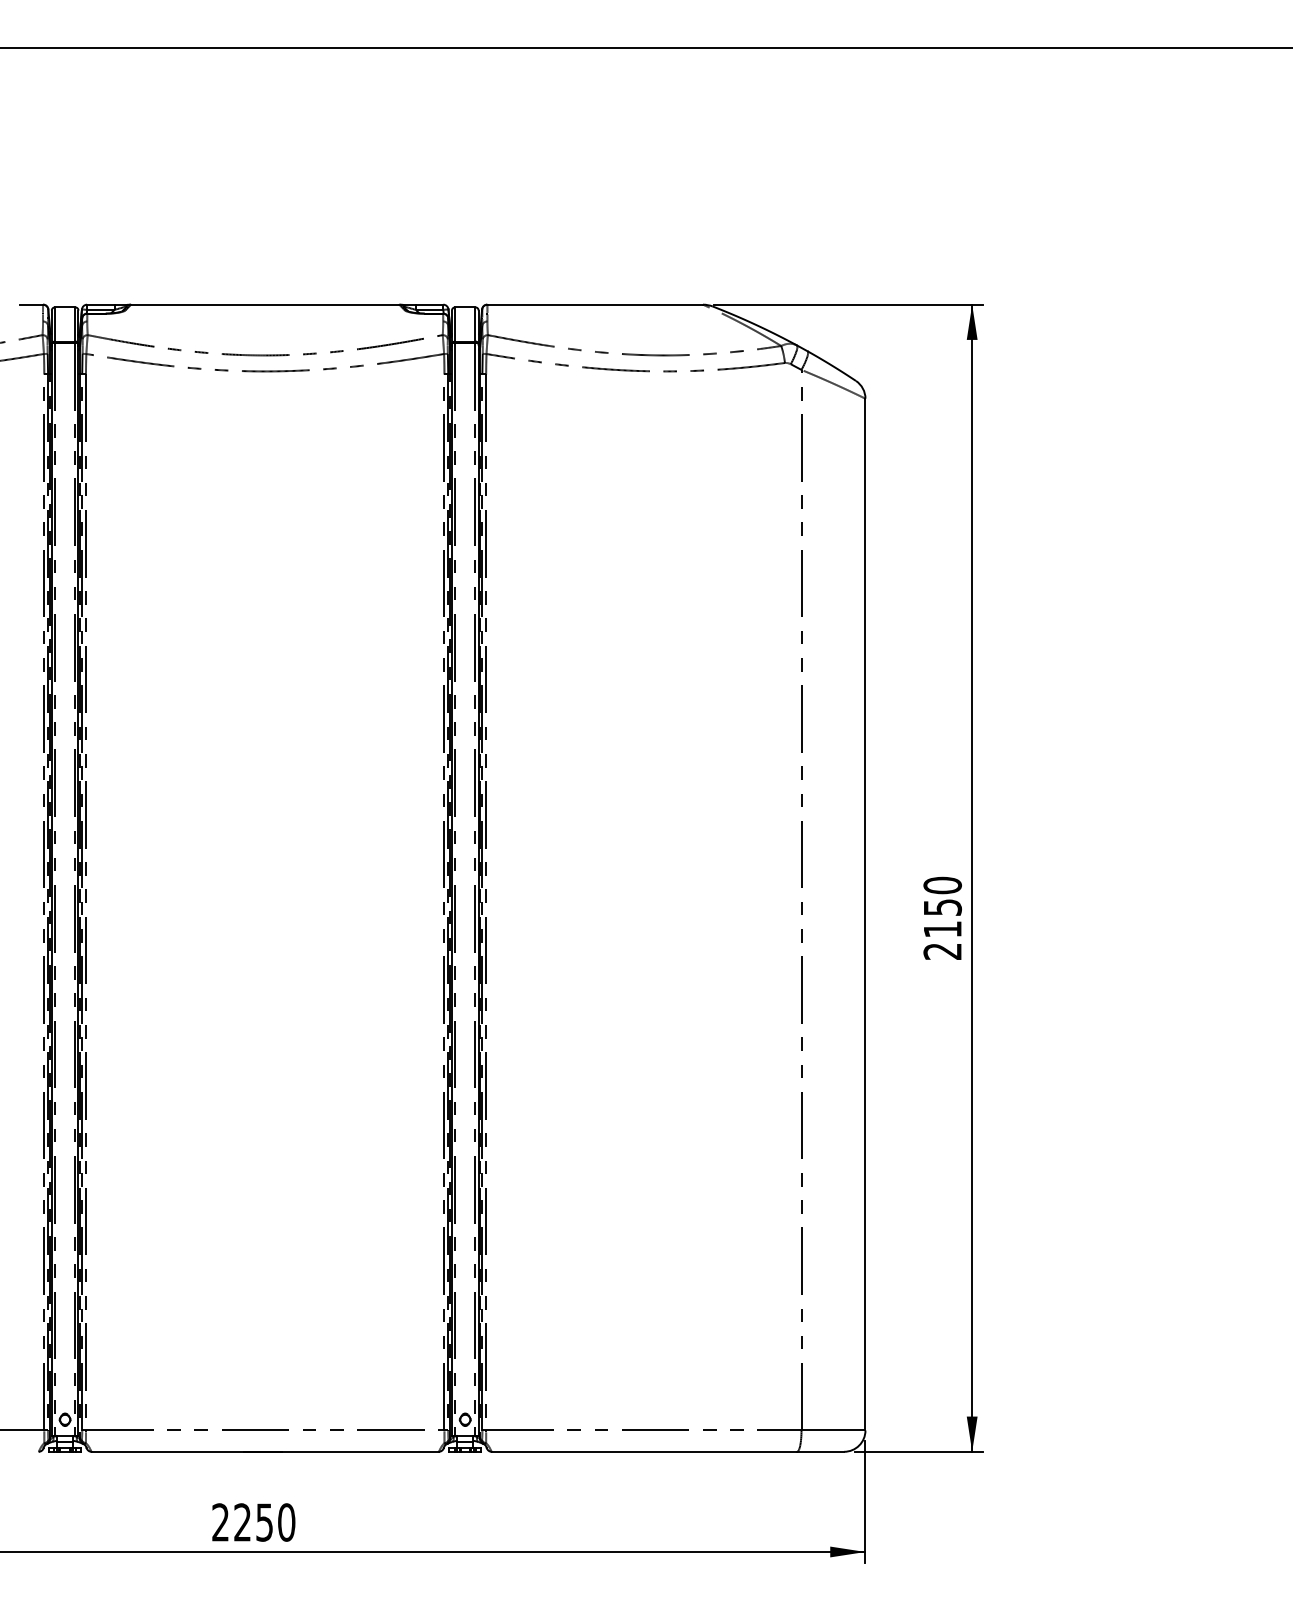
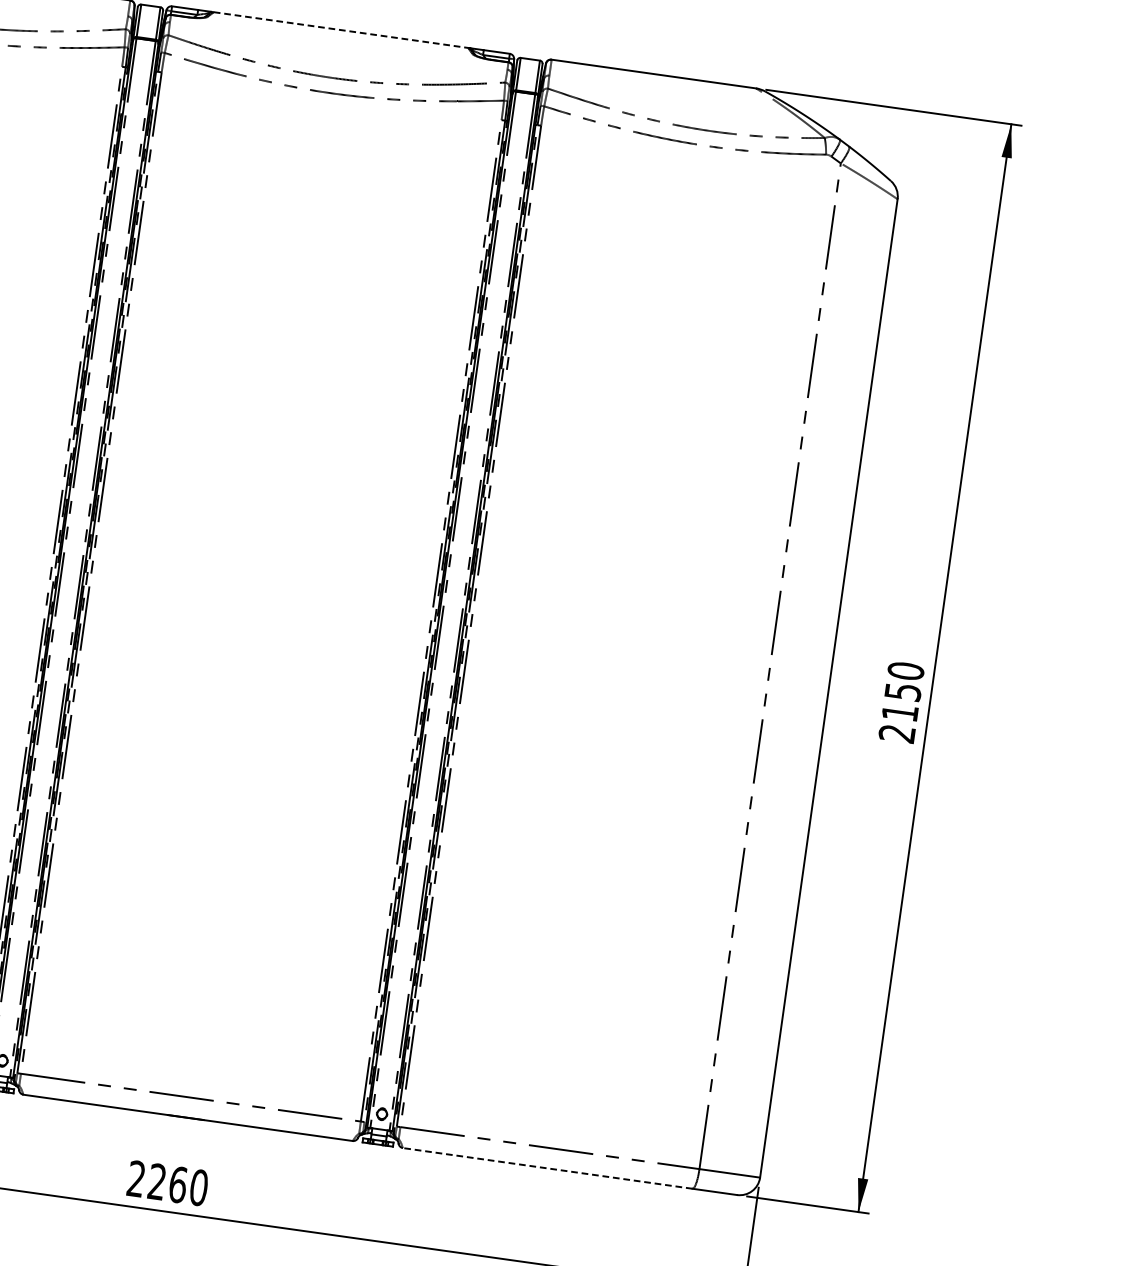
line: (265, 304) -> (341, 29), solid -> dashed
line: (644, 1451) -> (547, 1168), solid -> dashed
text: (264, 1522) -> (177, 1184), 2250 -> 2260

